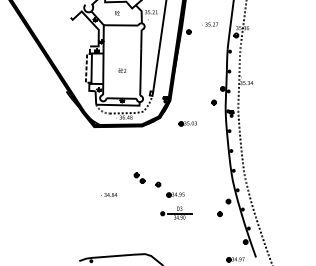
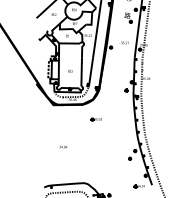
part: (186, 123) -> (95, 119), moved
part: (163, 195) -> (95, 147), removed

